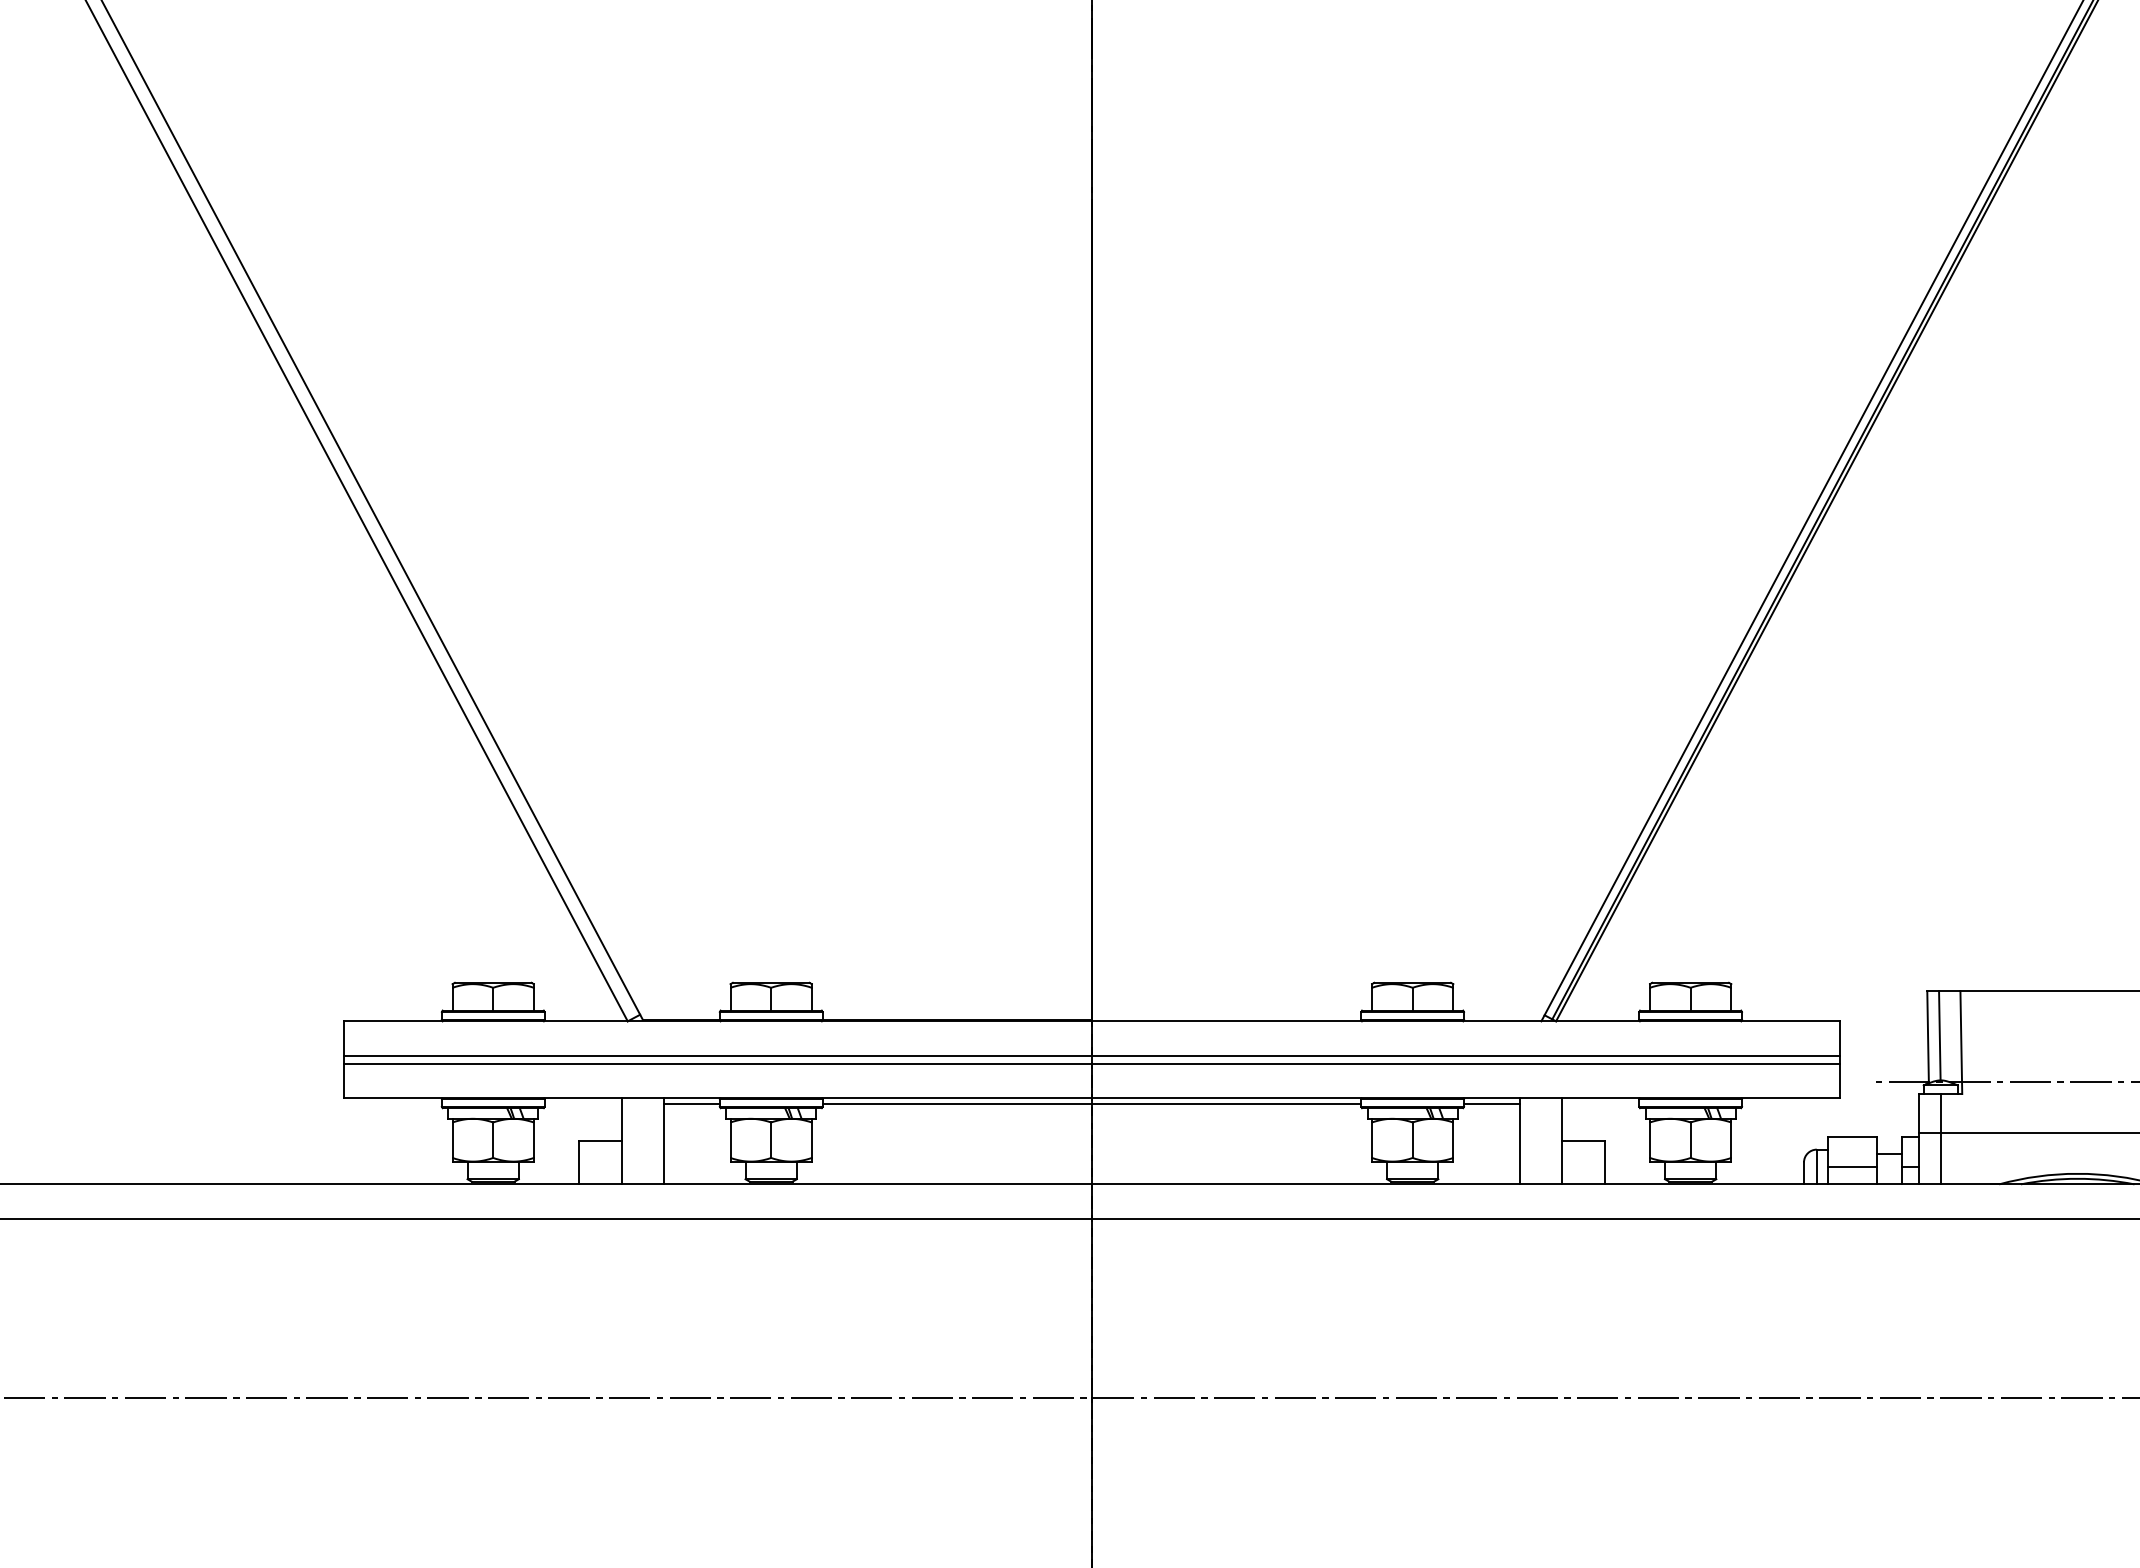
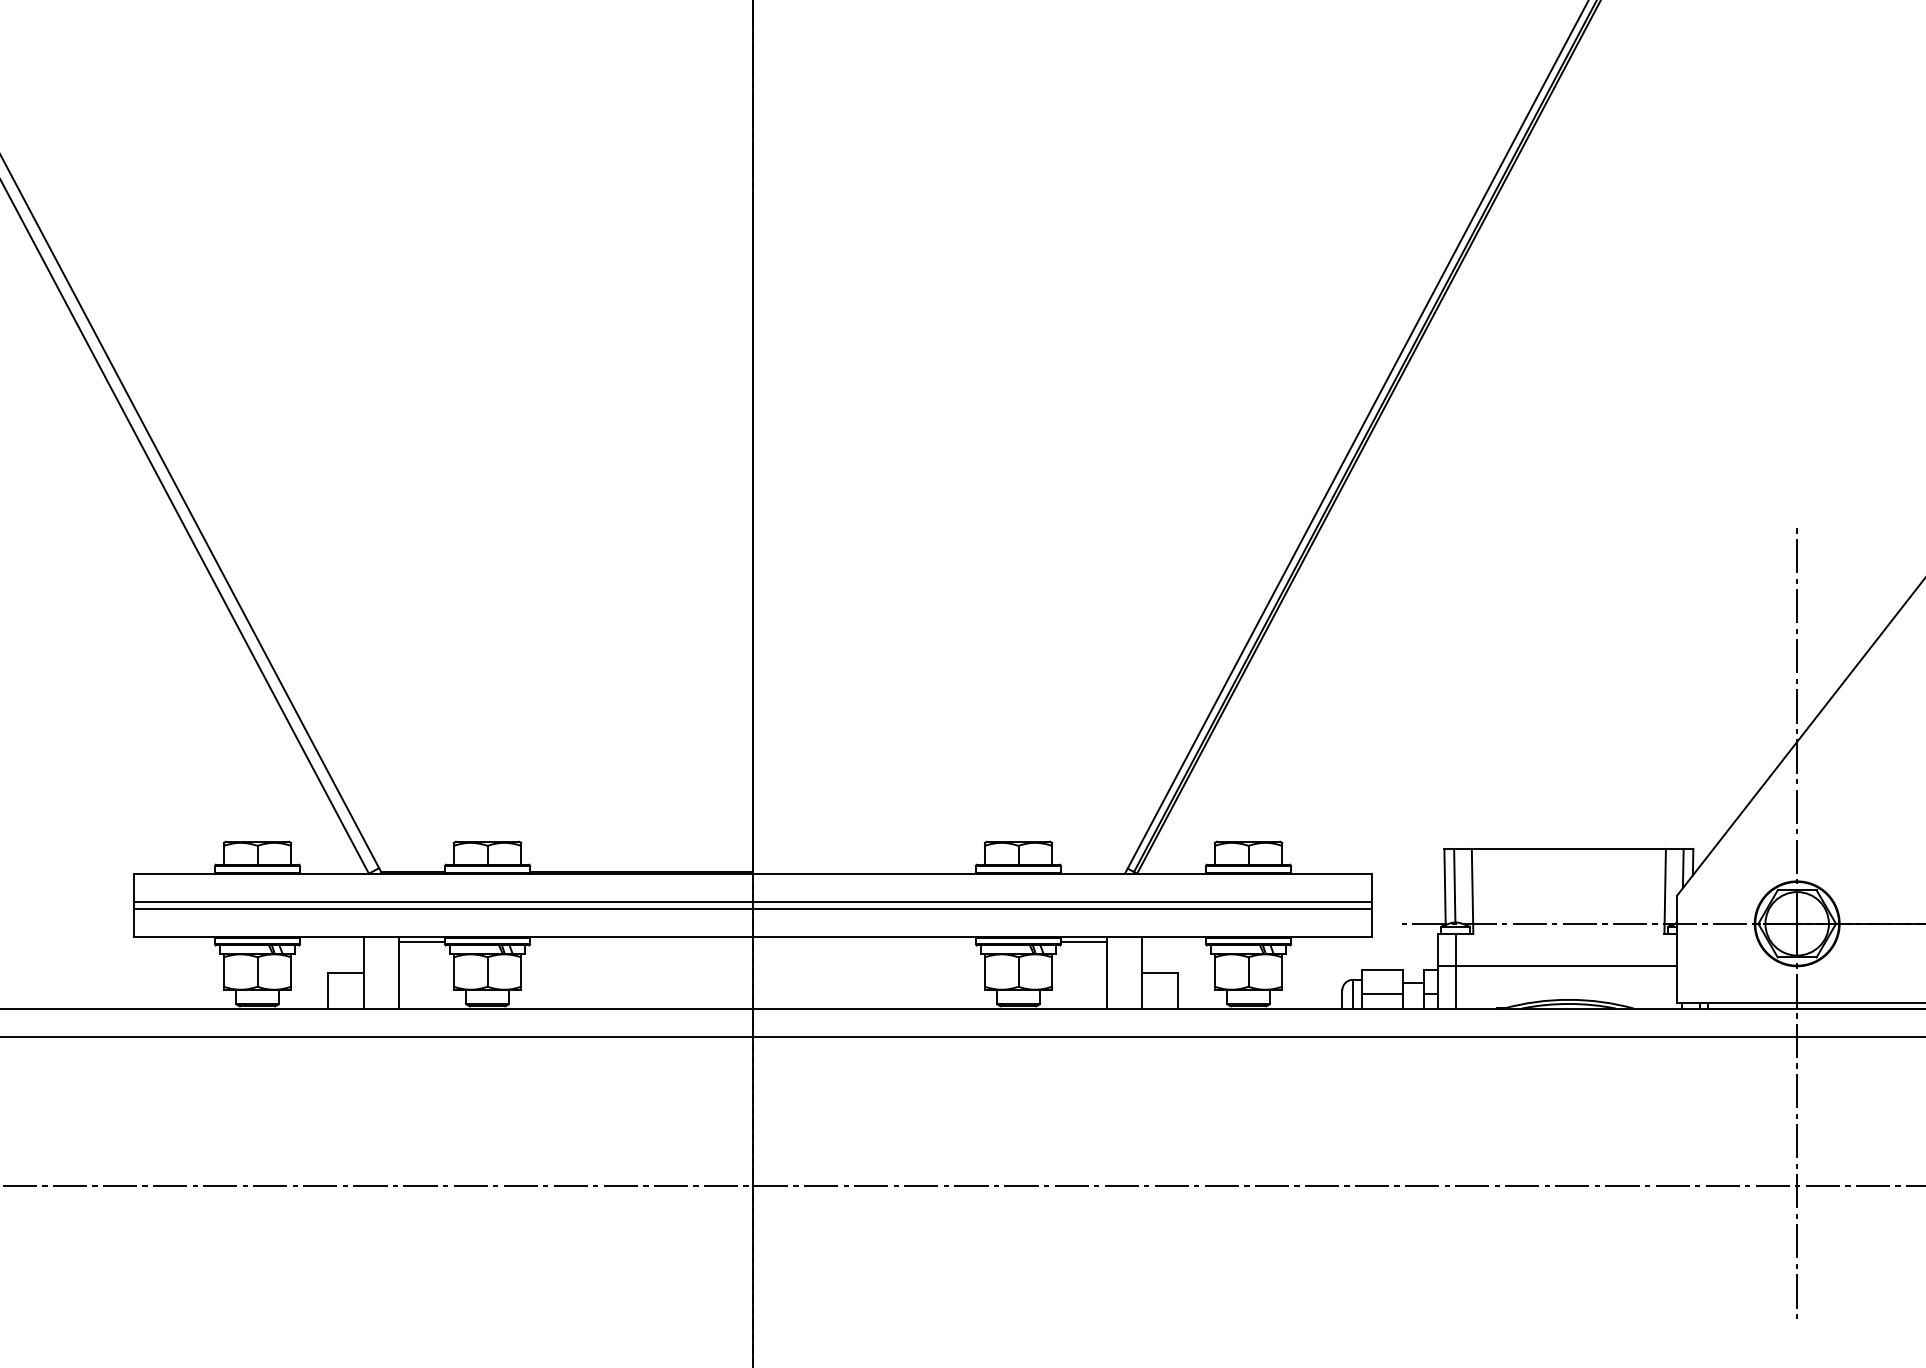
line: (1092, 1103) -> (753, 941), removed

